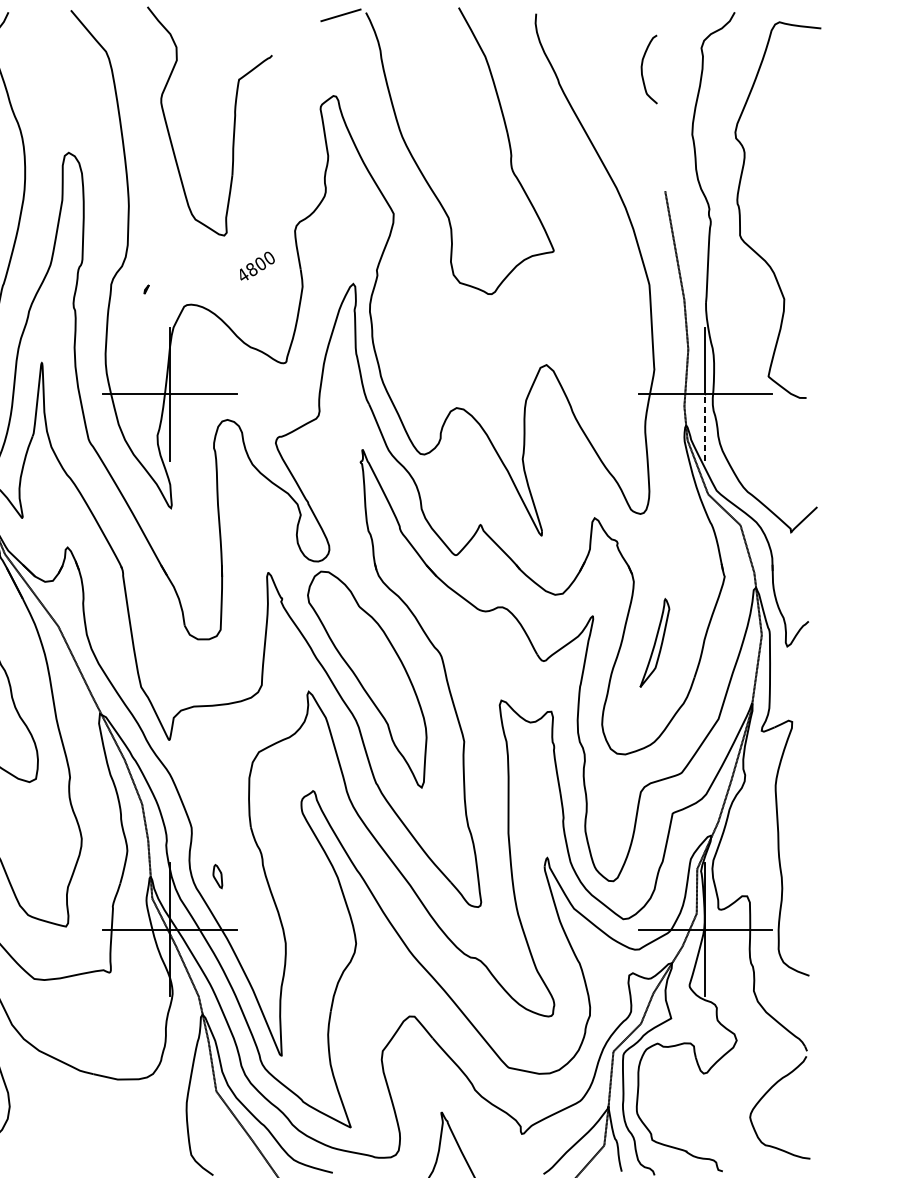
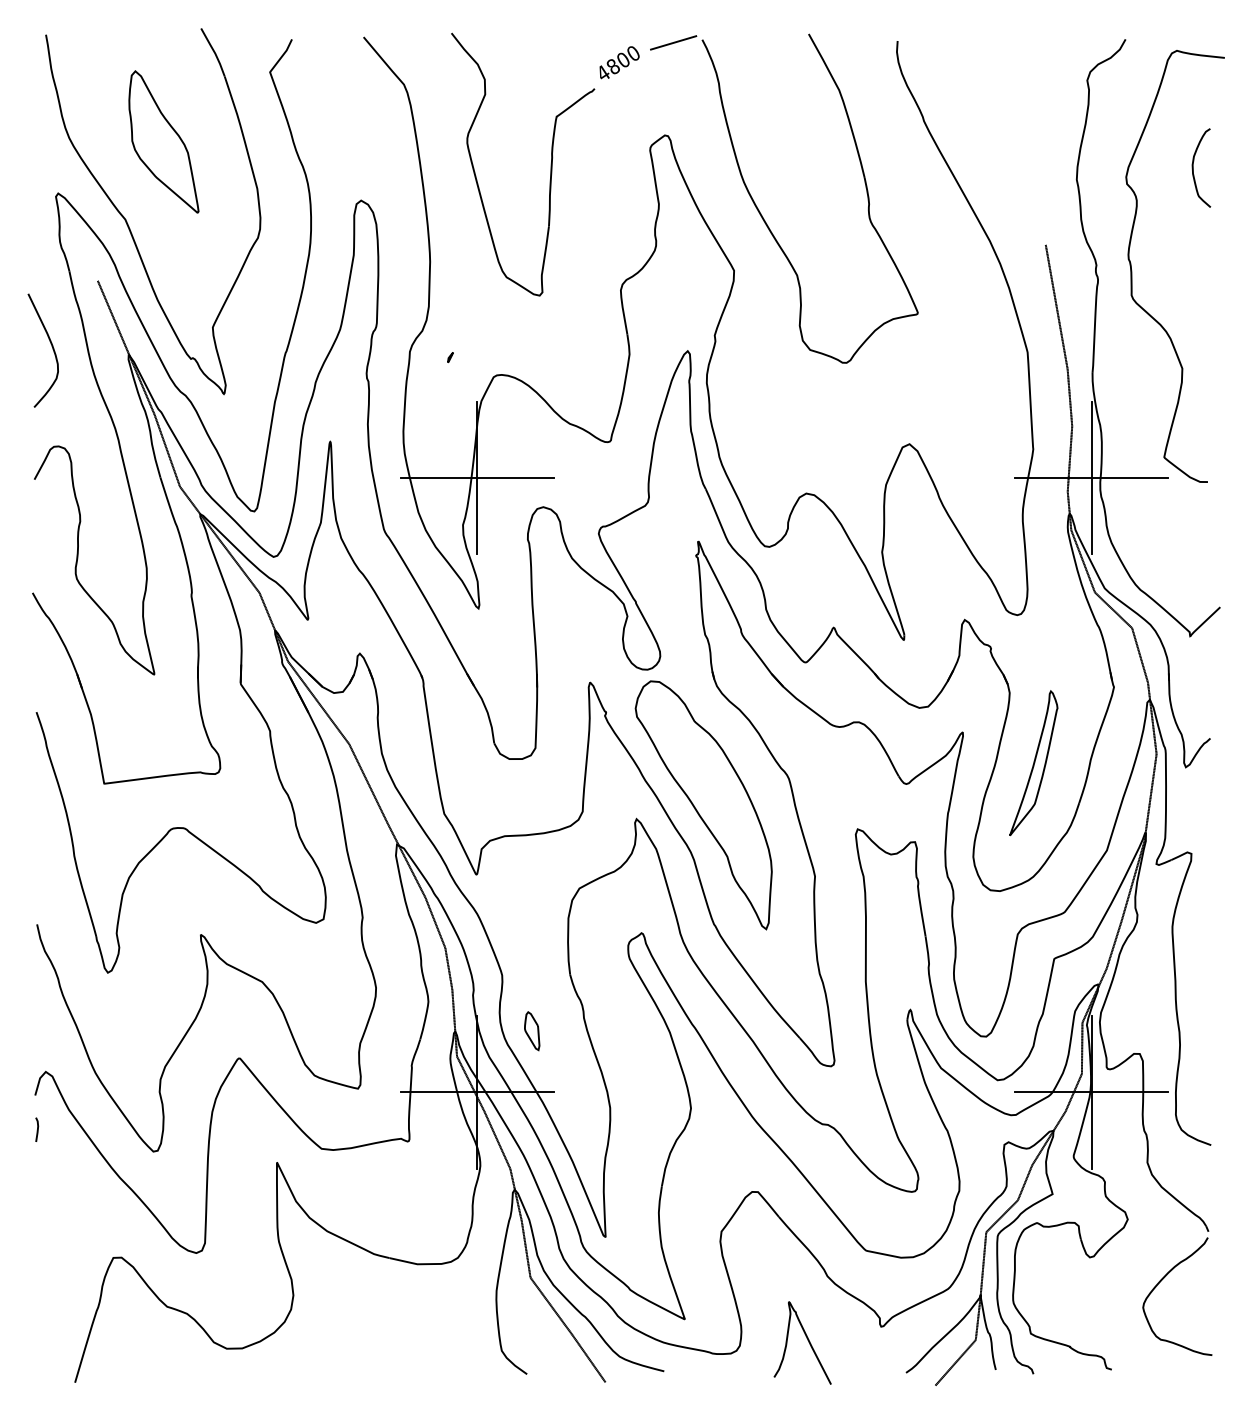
curve: (642, 69) -> (1193, 167), moved
text: (257, 265) -> (619, 62), moved
line: (705, 427) -> (1091, 515), dashed -> solid
part: (654, 643) -> (1033, 763), size x1.43
part: (218, 876) -> (532, 1031), size x1.43

